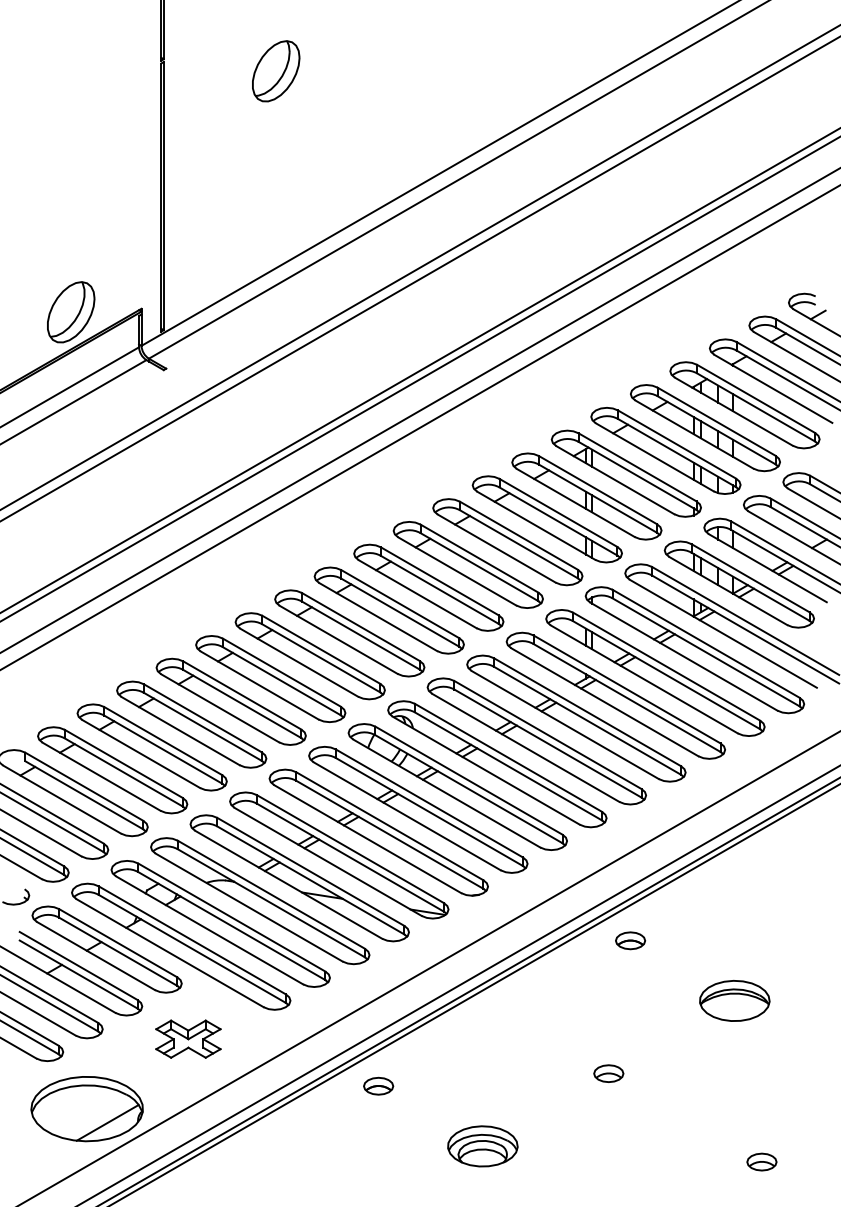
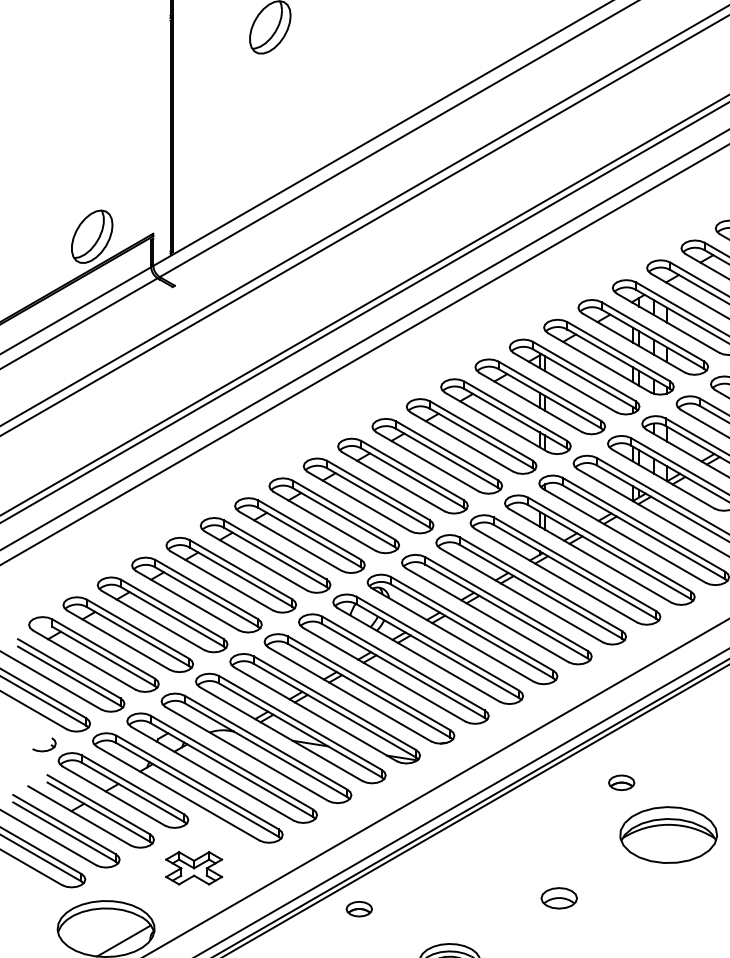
part: (630, 940) -> (621, 782), moved
part: (734, 1000) -> (668, 834), size x1.6
part: (608, 1073) -> (559, 898), size x1.4

